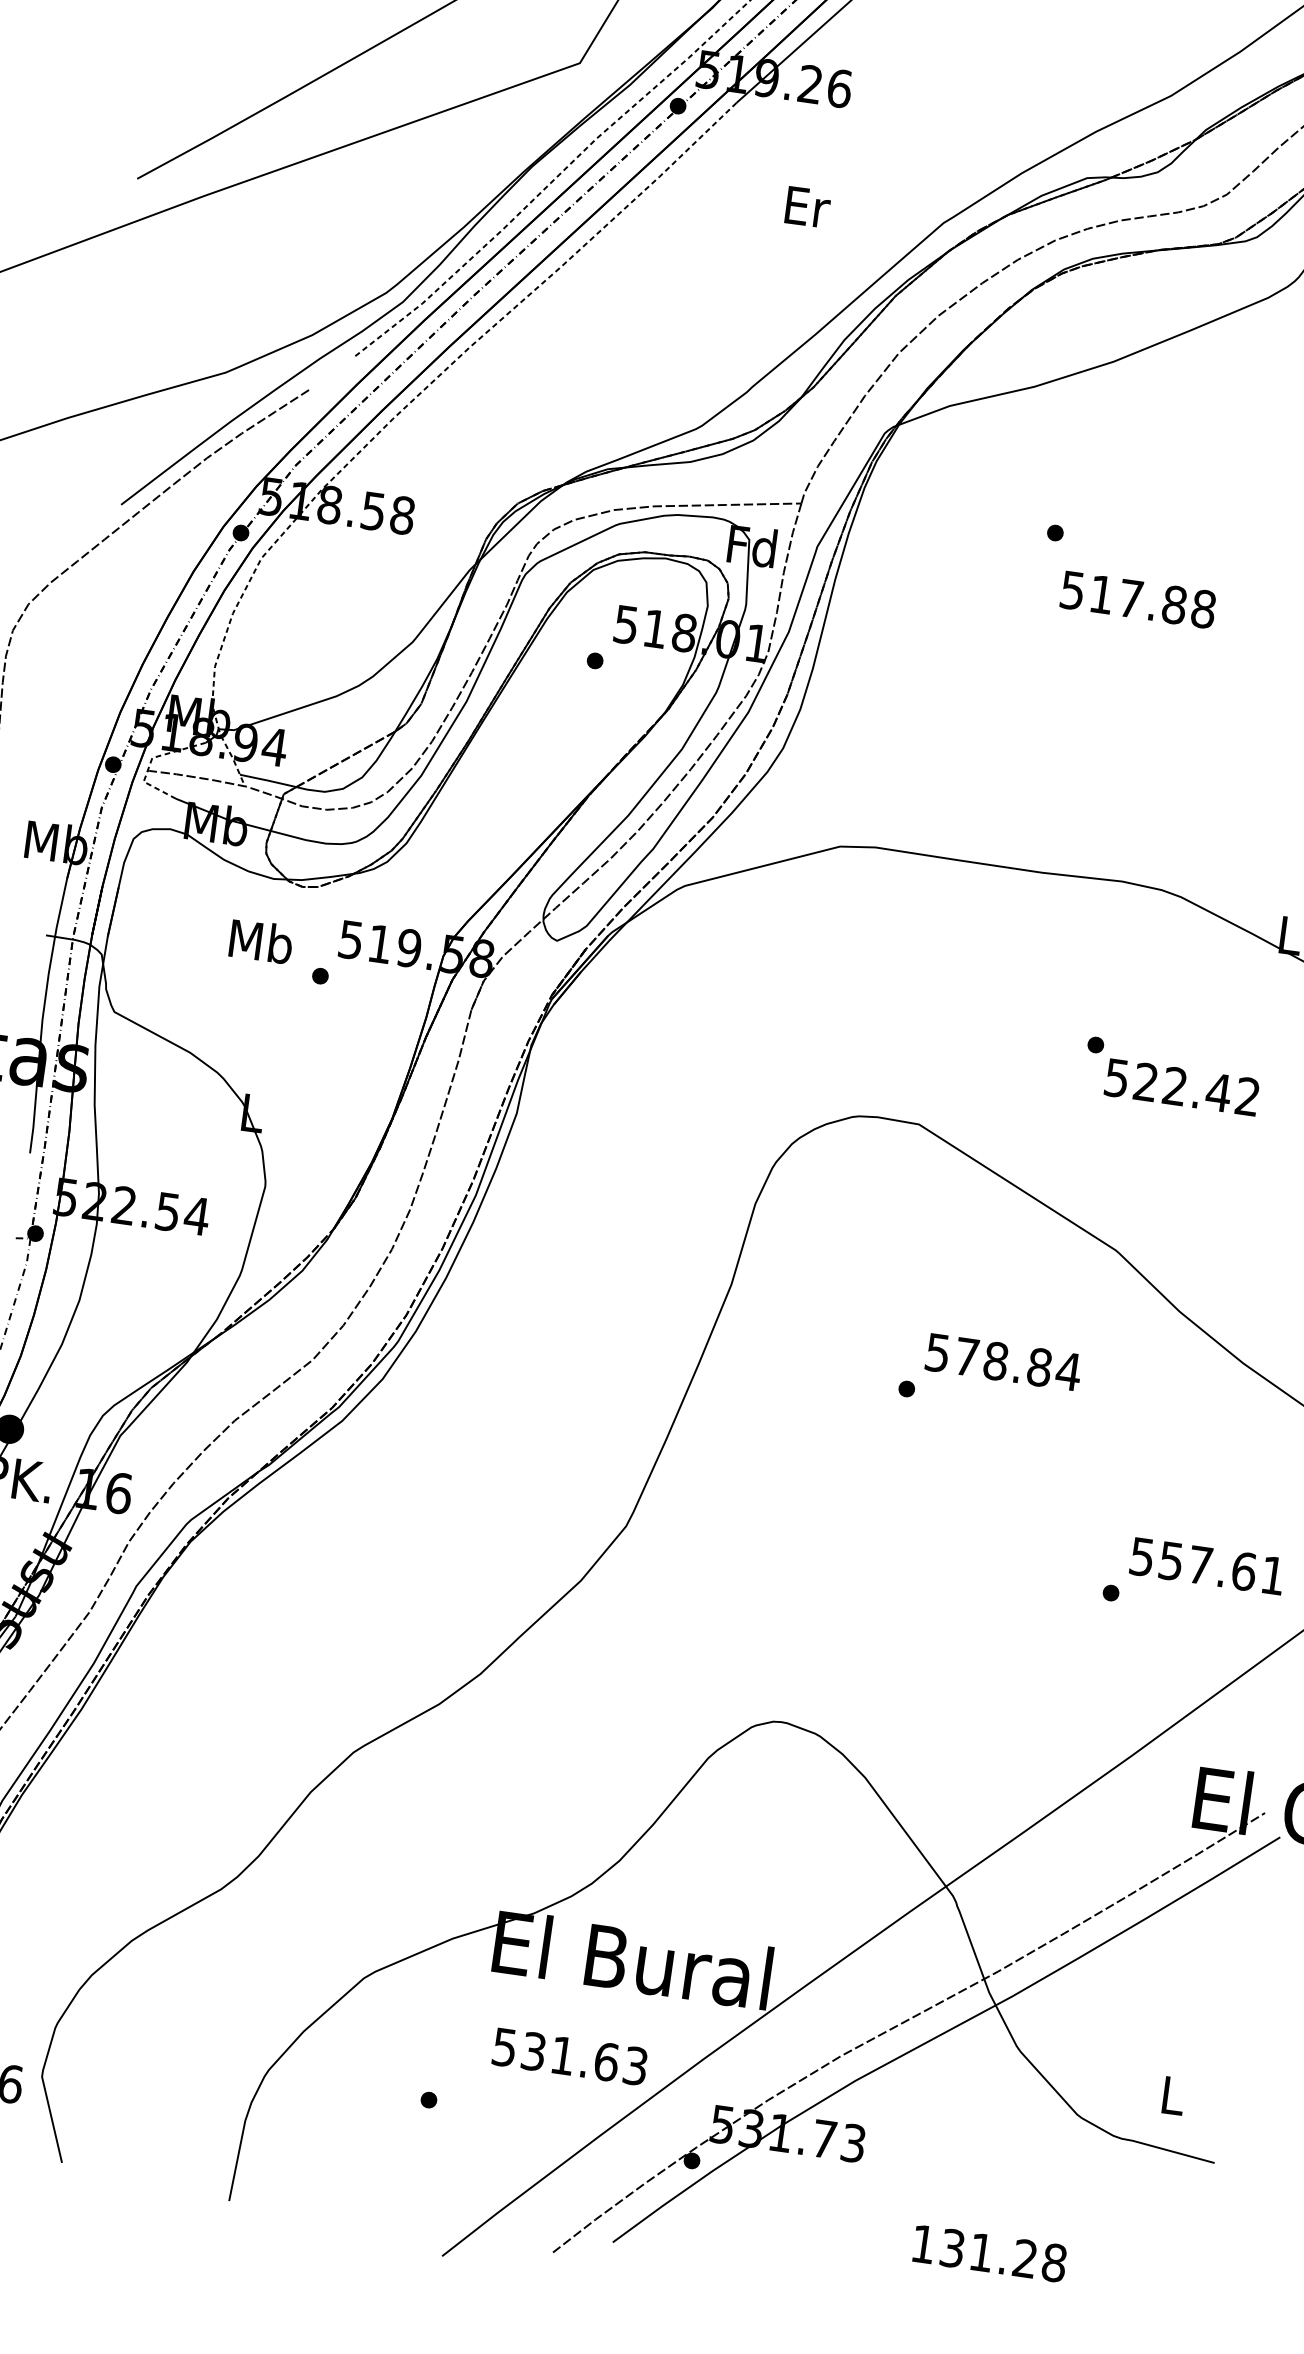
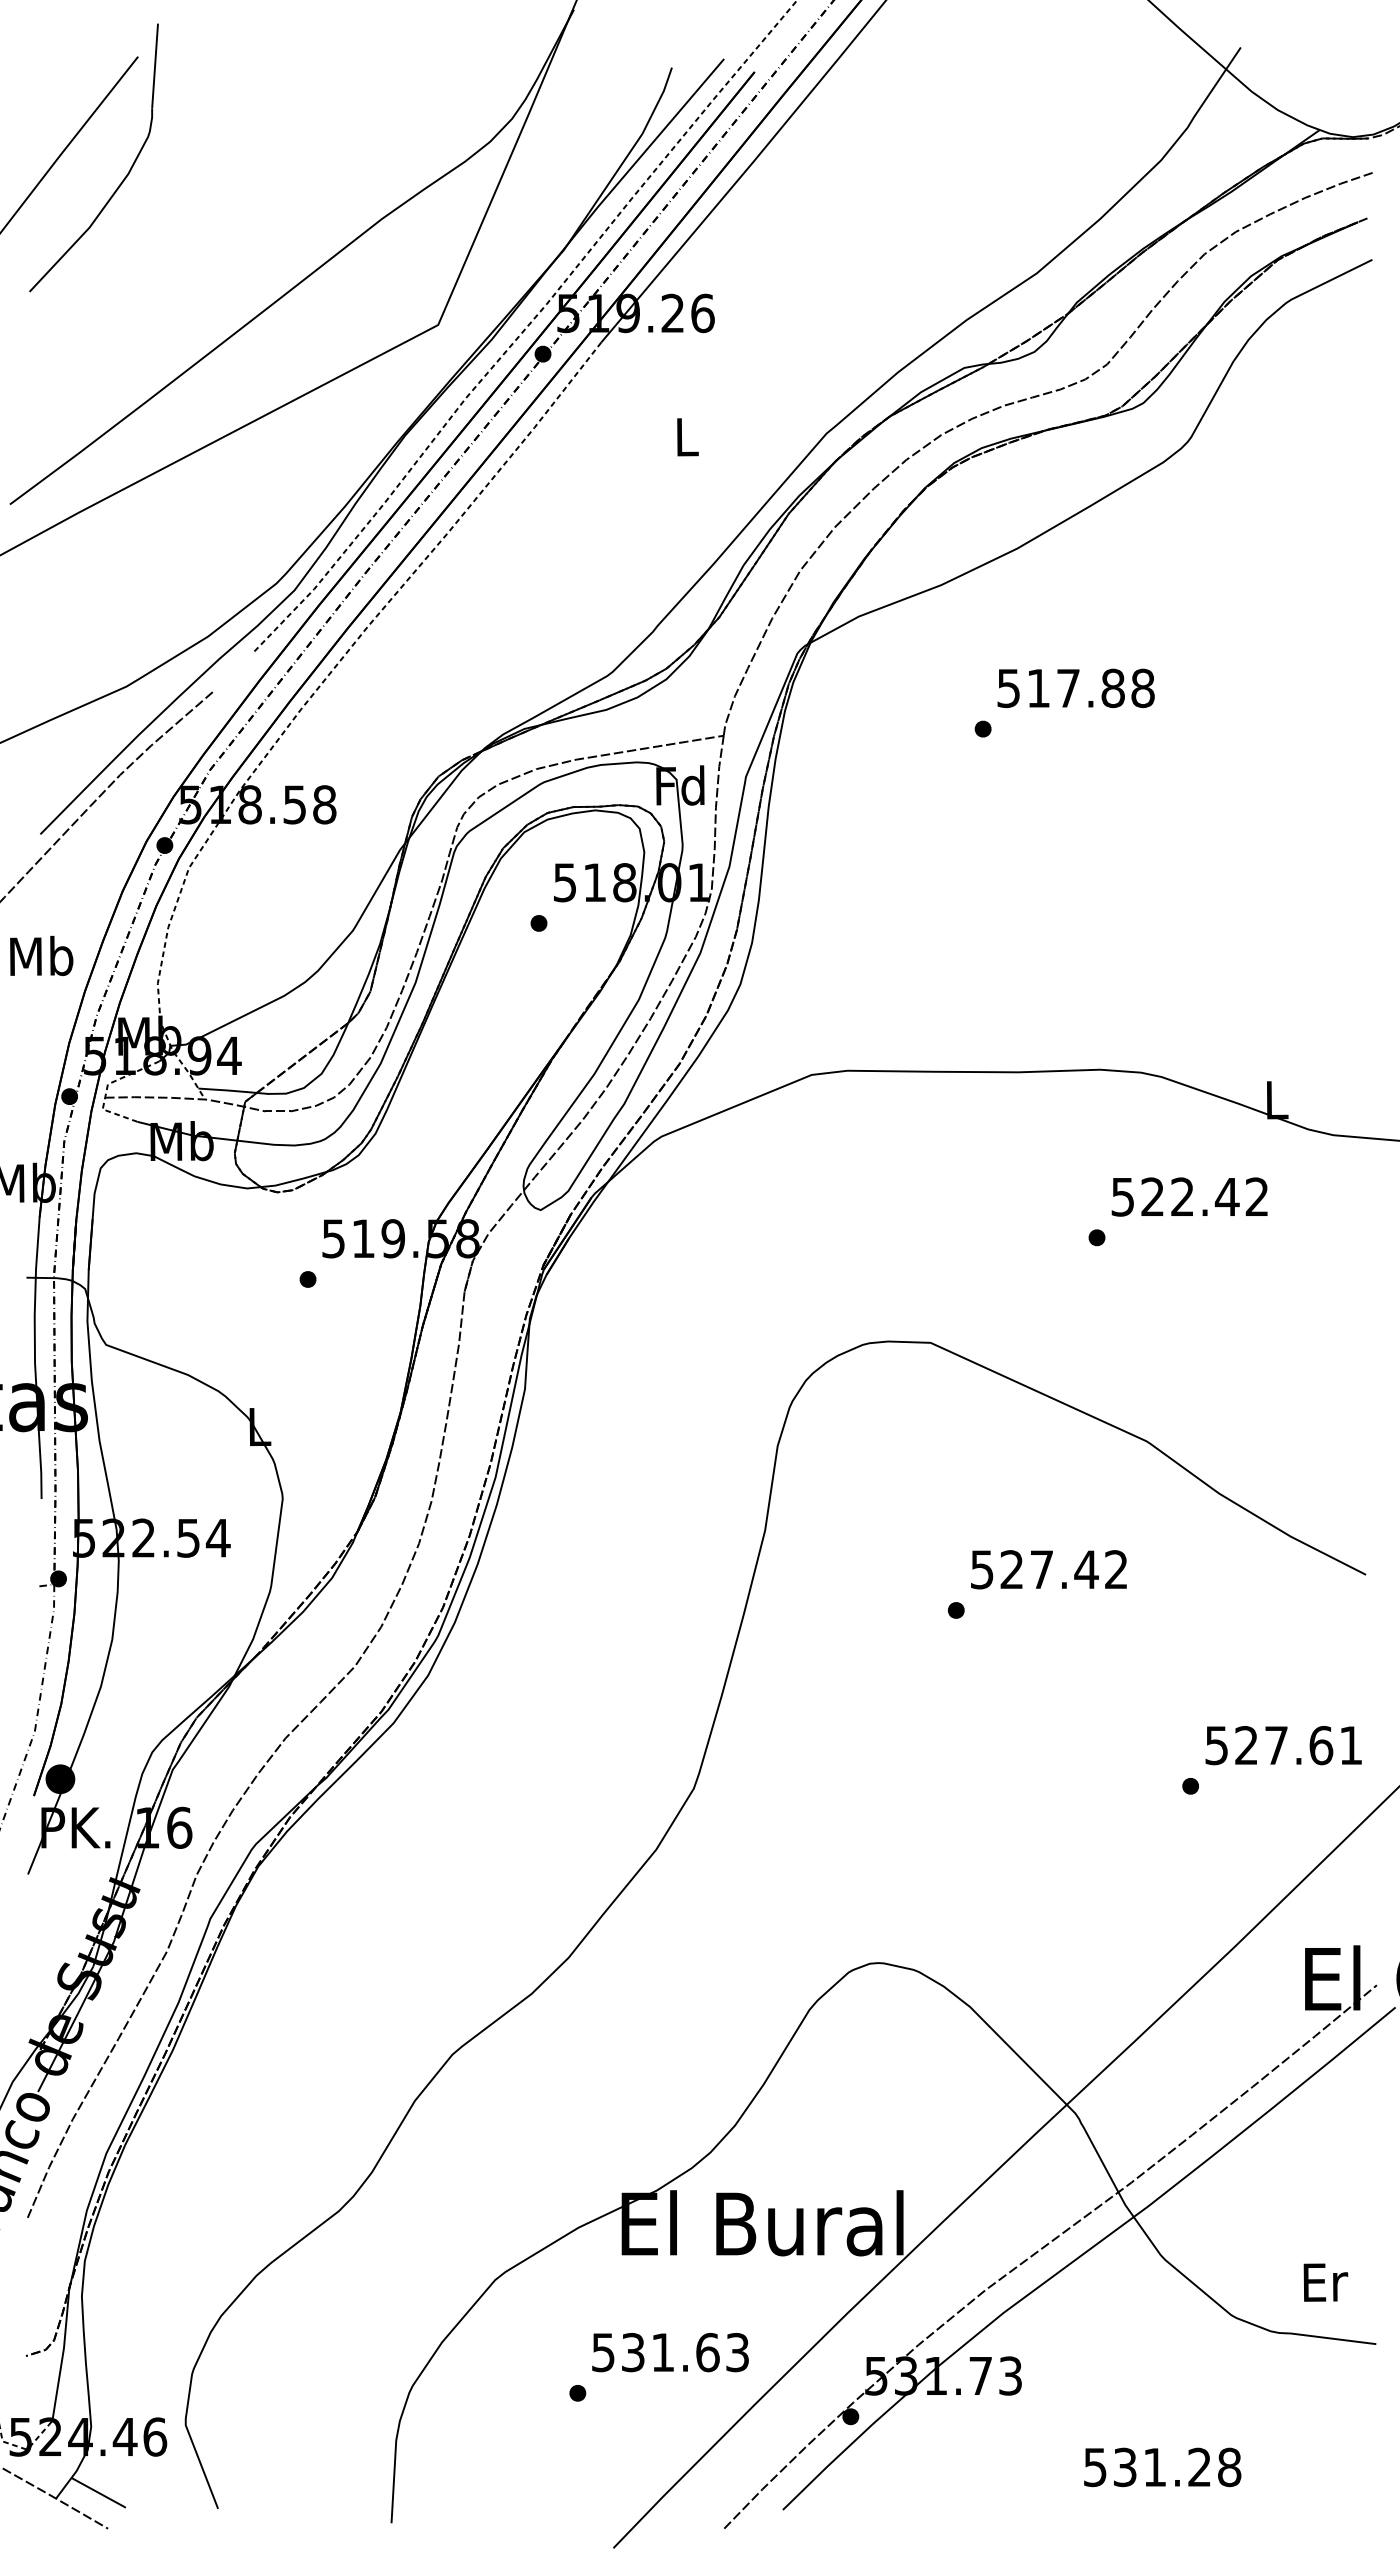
text: (807, 207) -> (687, 437), Er -> L
text: (1137, 599) -> (1075, 688), moved
text: (261, 940) -> (41, 955), moved
text: (1181, 1086) -> (1189, 1196), moved
text: (1018, 1364) -> (1064, 1569), 578.84 -> 527.42
text: (1171, 1561) -> (1246, 1745), 557.61 -> 527.61
text: (570, 2056) -> (670, 2352), moved
text: (1173, 2095) -> (1325, 2282), L -> Er
text: (923, 2244) -> (1095, 2467), 131.28 -> 531.28

